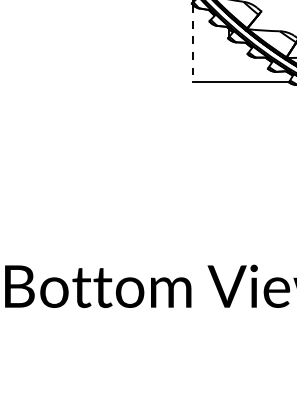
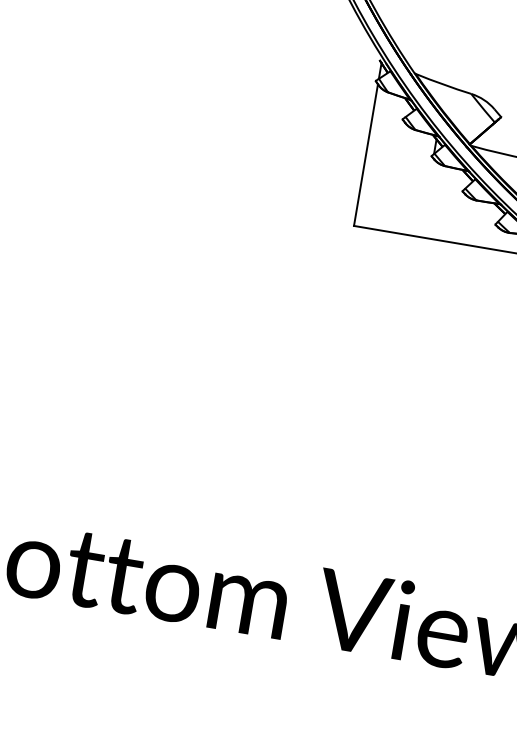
line: (193, 44) -> (366, 156), dashed -> solid

